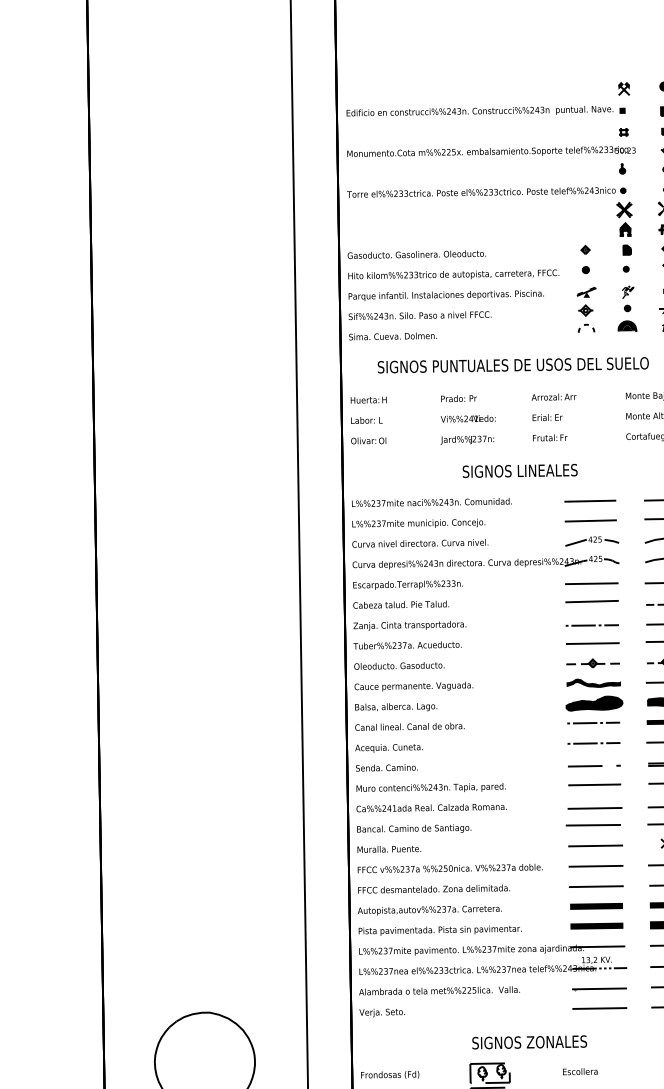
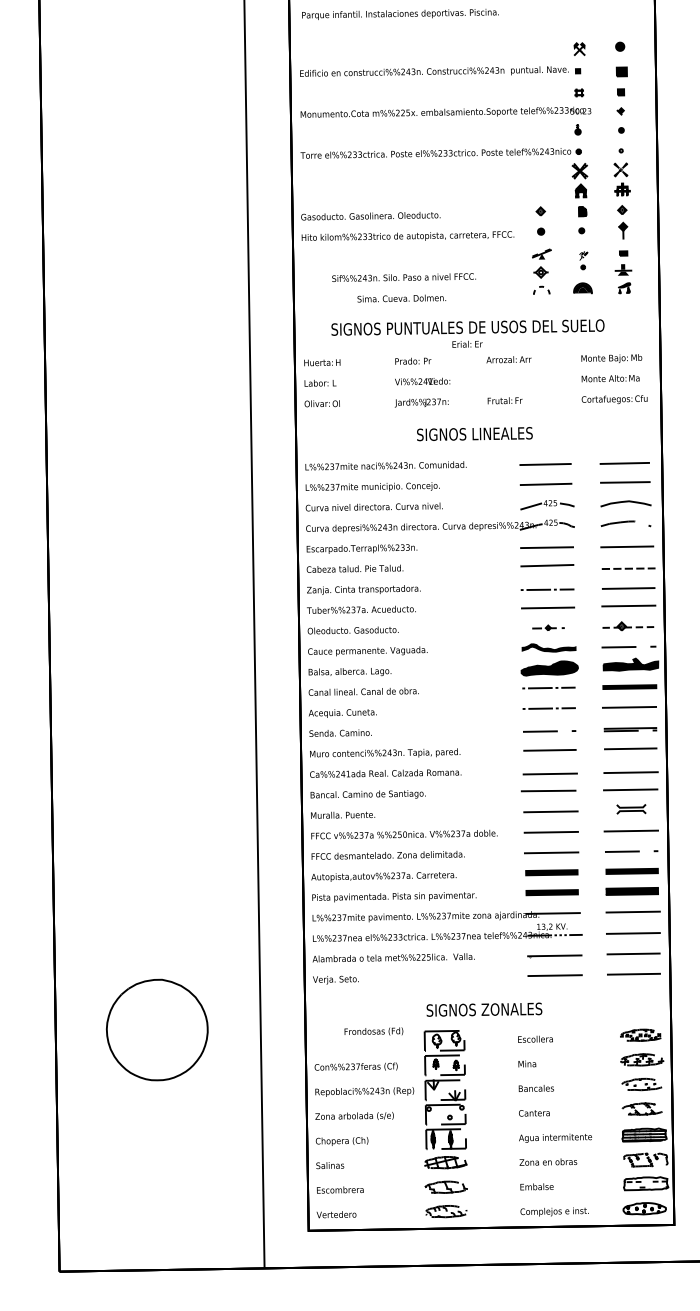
text: (446, 295) -> (400, 14), moved
part: (627, 298) -> (583, 260), size x0.7
text: (419, 315) -> (403, 277), moved
text: (392, 336) -> (401, 298), moved
text: (547, 416) -> (467, 343), moved
part: (593, 662) -> (548, 627), size x0.6
text: (389, 1074) -> (373, 1031), moved

